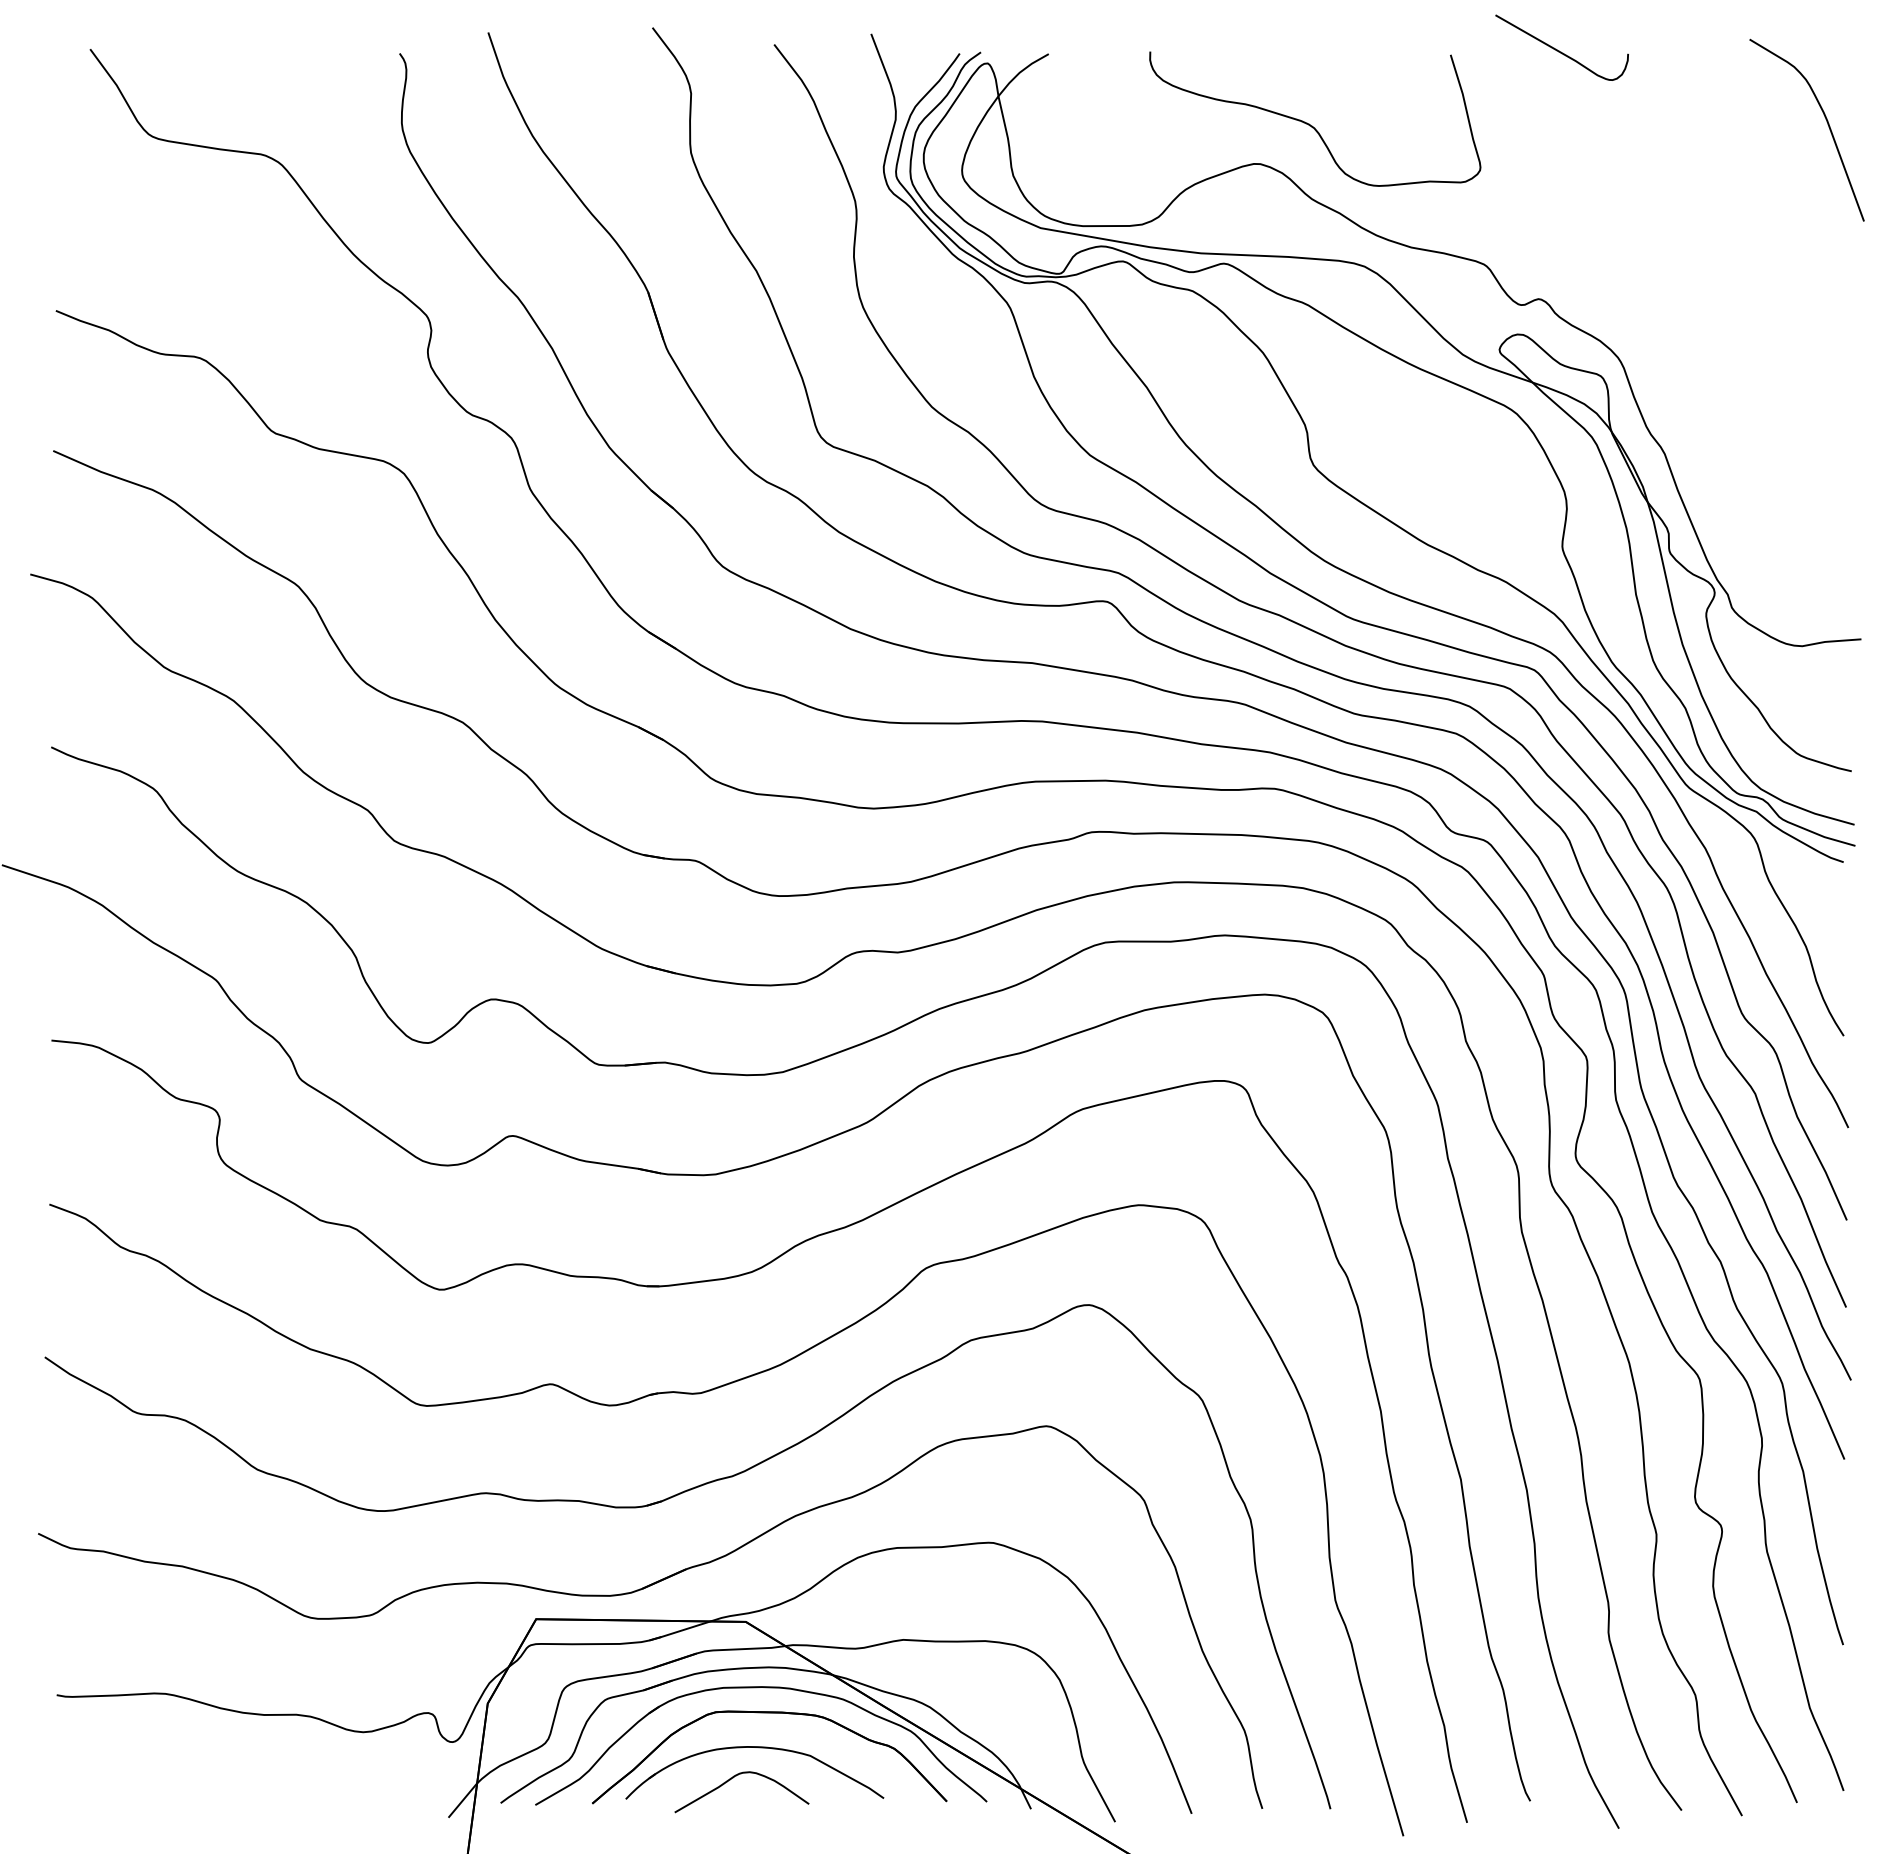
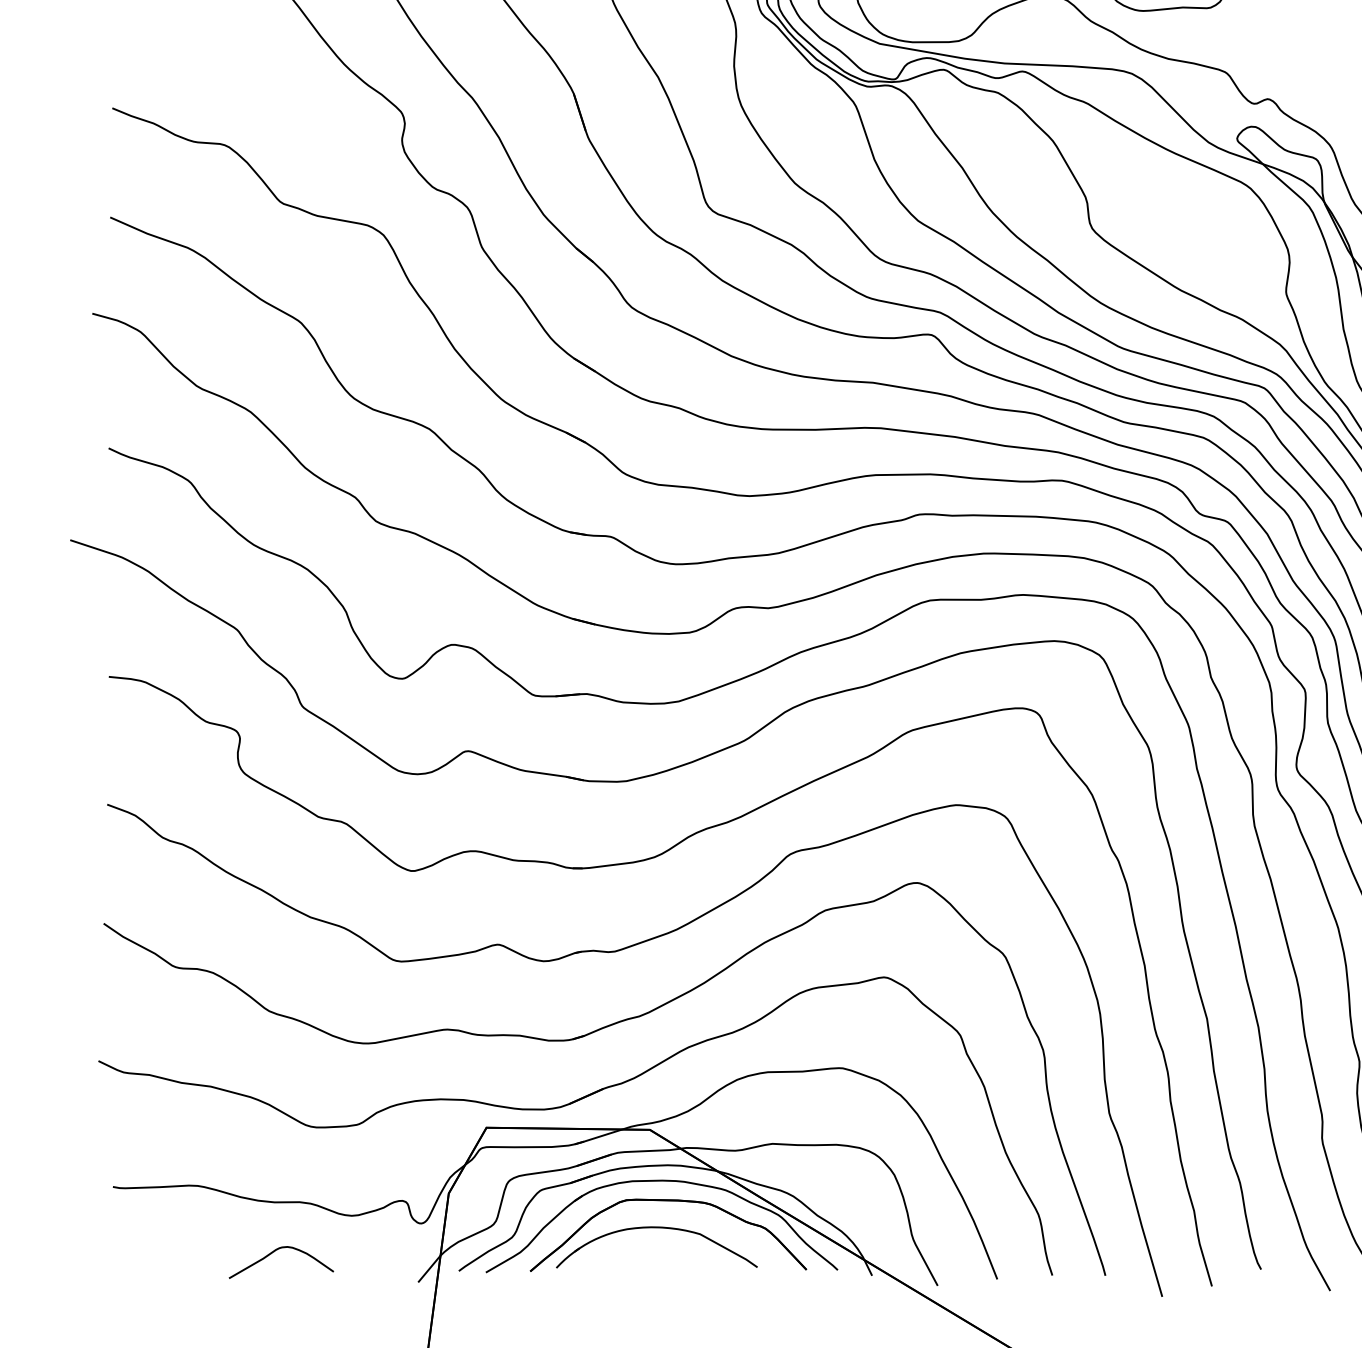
curve: (733, 1778) -> (274, 1251), moved

